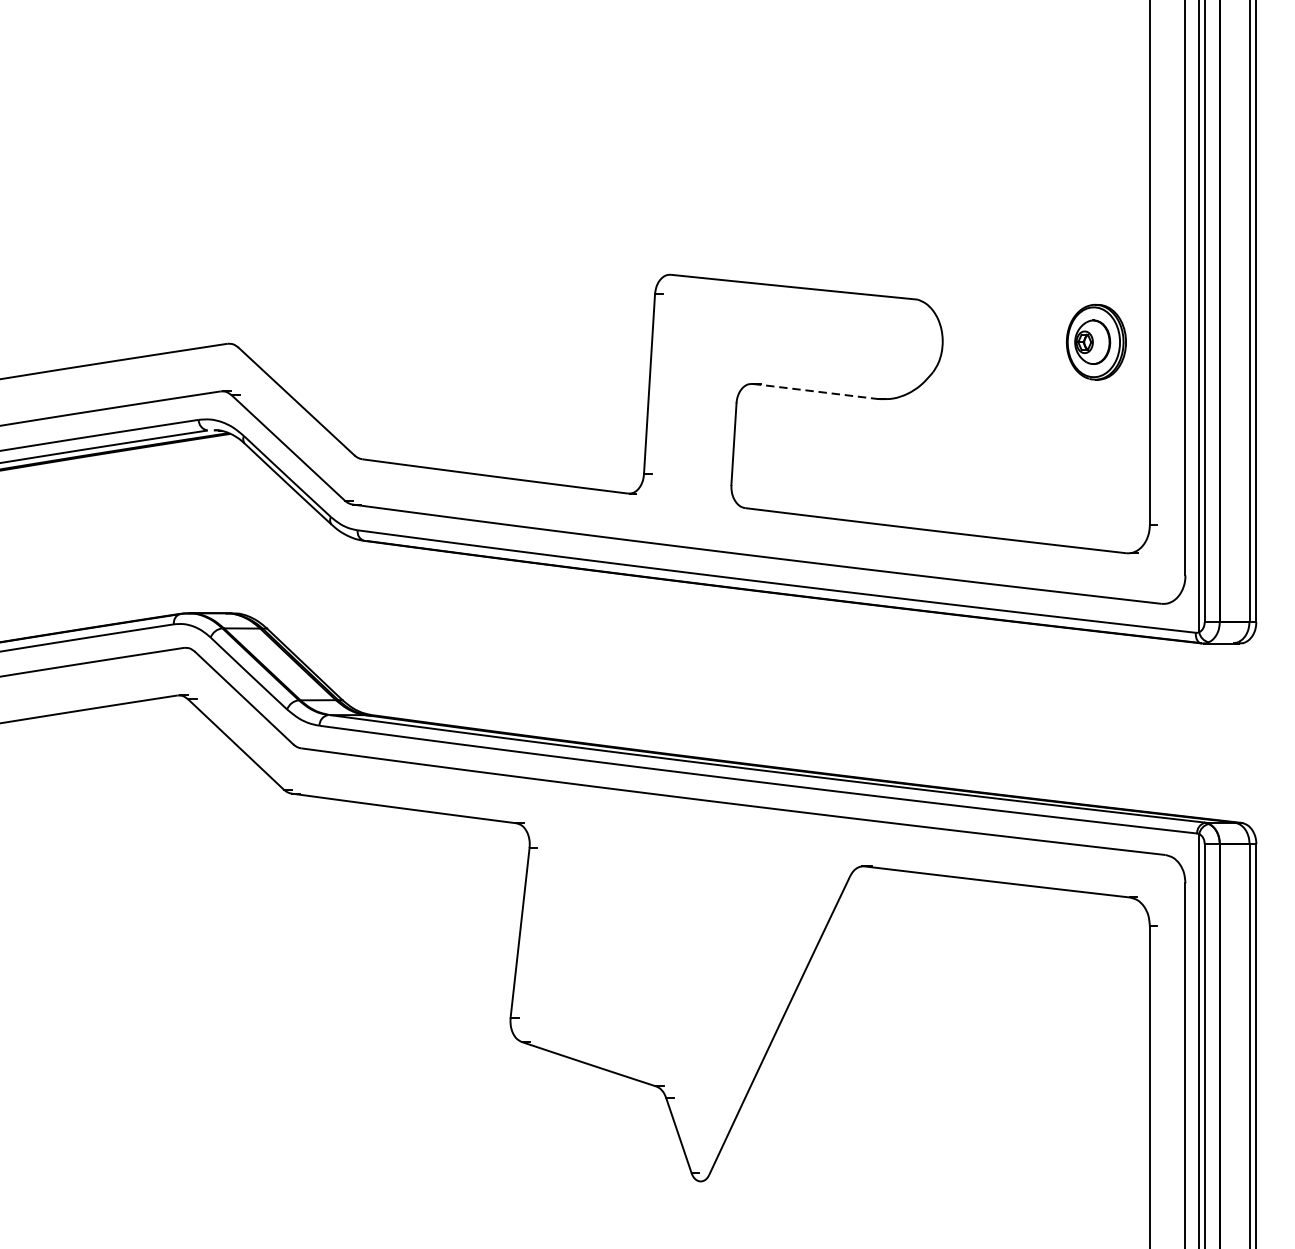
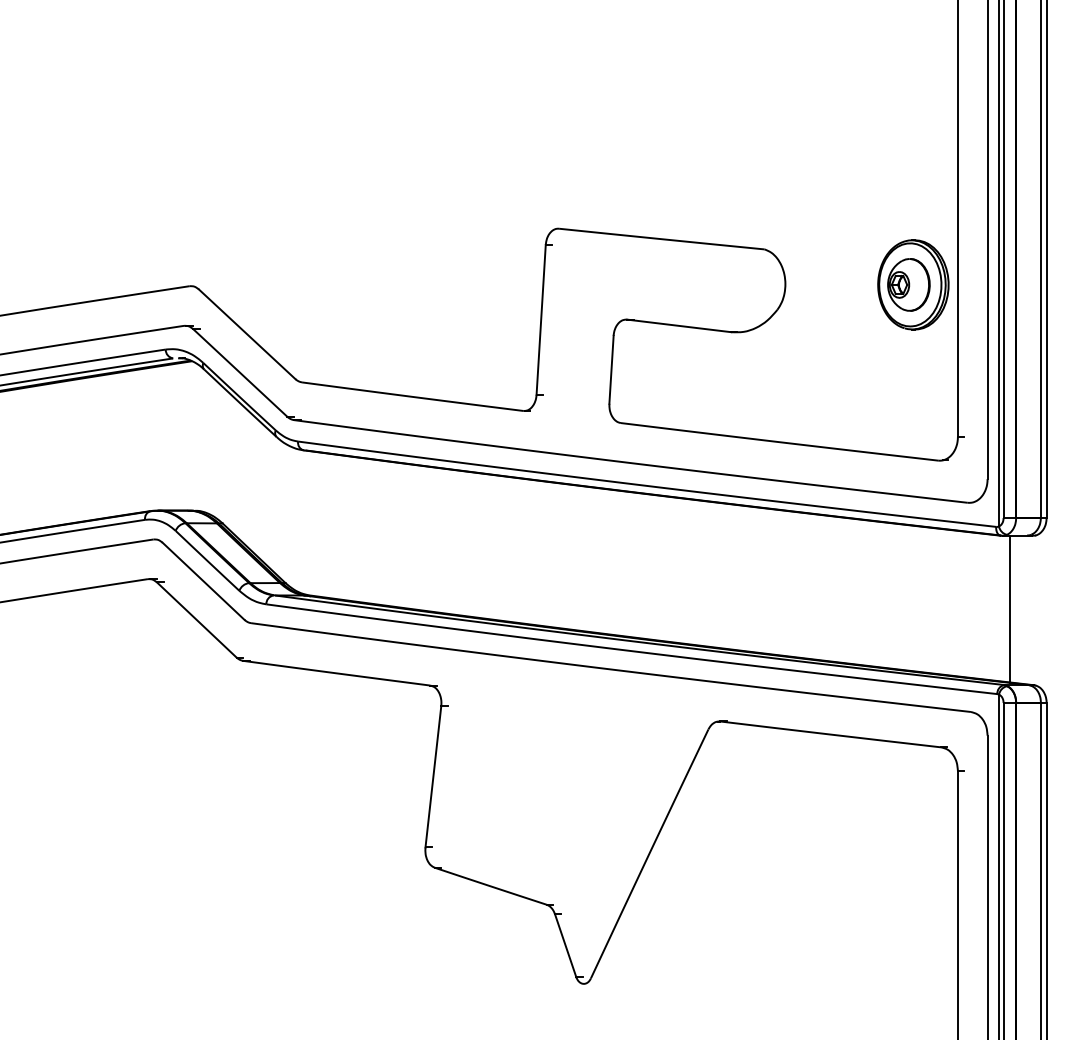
part: (1096, 341) -> (913, 284), size x1.43
line: (815, 390) -> (679, 325), dashed -> solid
line: (1211, 730) -> (1009, 608), added

